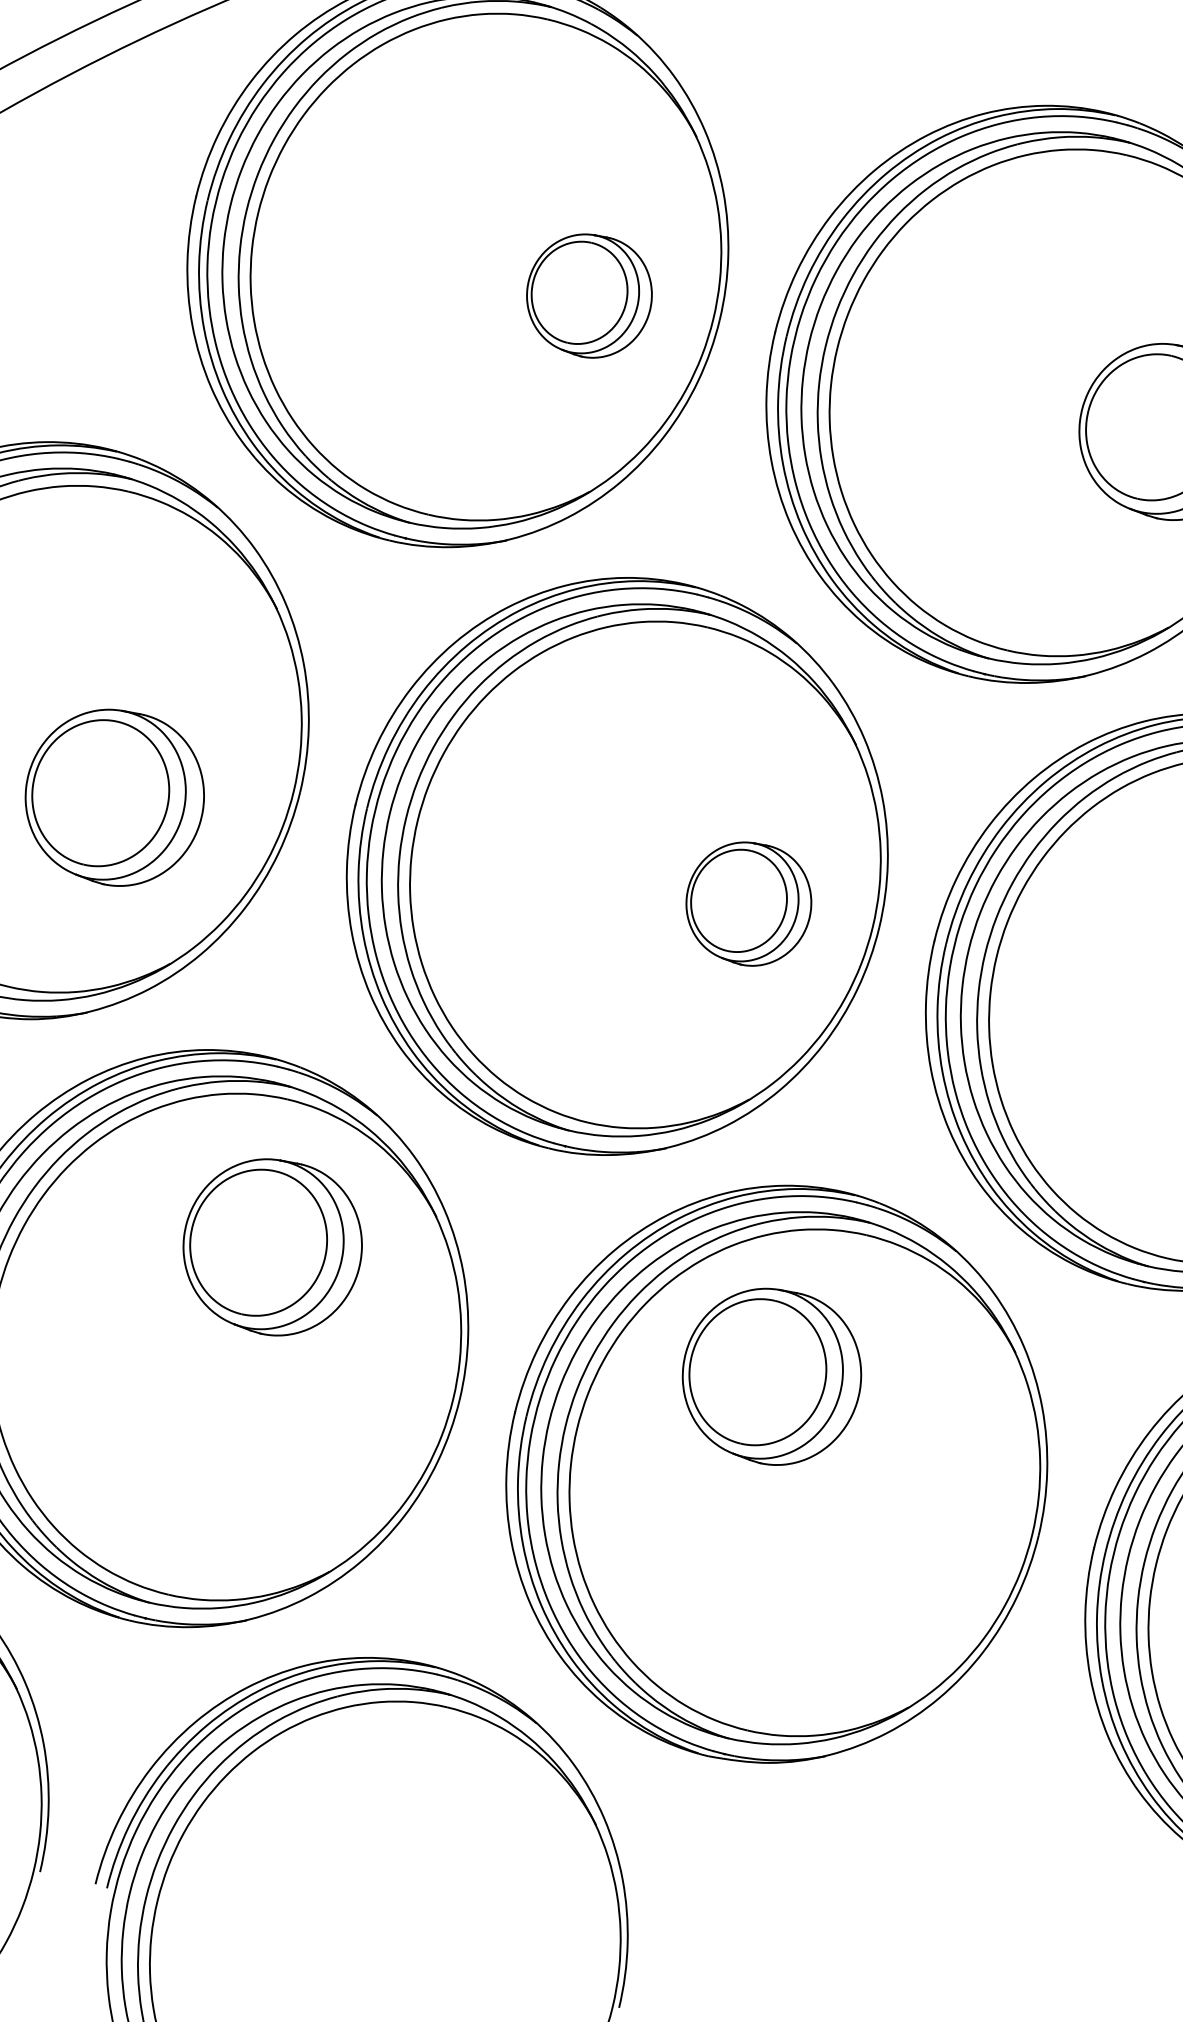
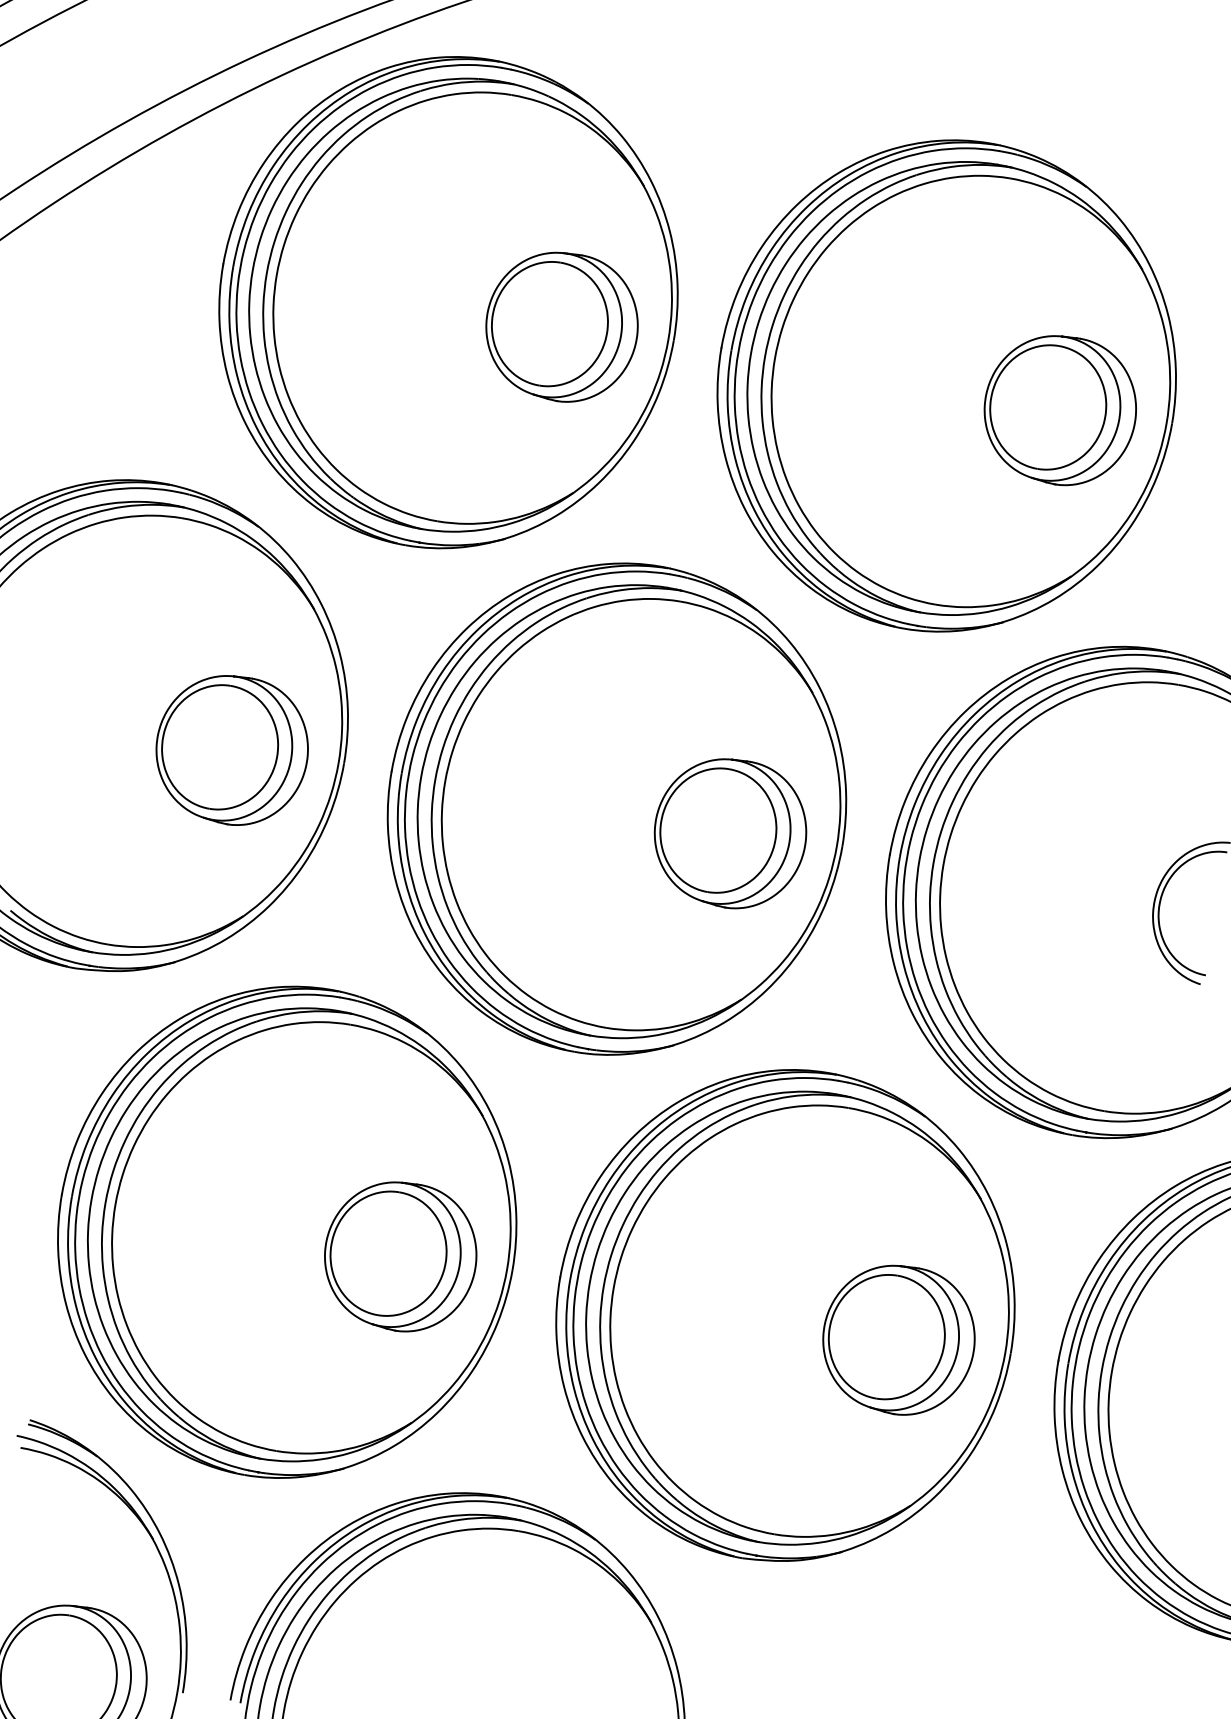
part: (588, 295) -> (561, 326), size x1.43
part: (113, 797) -> (231, 750), moved
part: (748, 903) -> (730, 833), size x1.43
part: (272, 1246) -> (400, 1256), moved
part: (771, 1375) -> (898, 1339), moved

